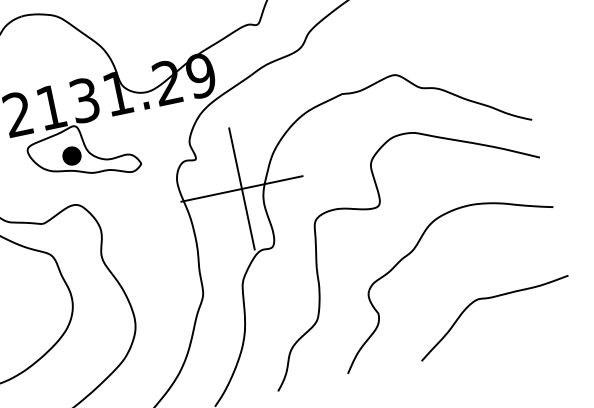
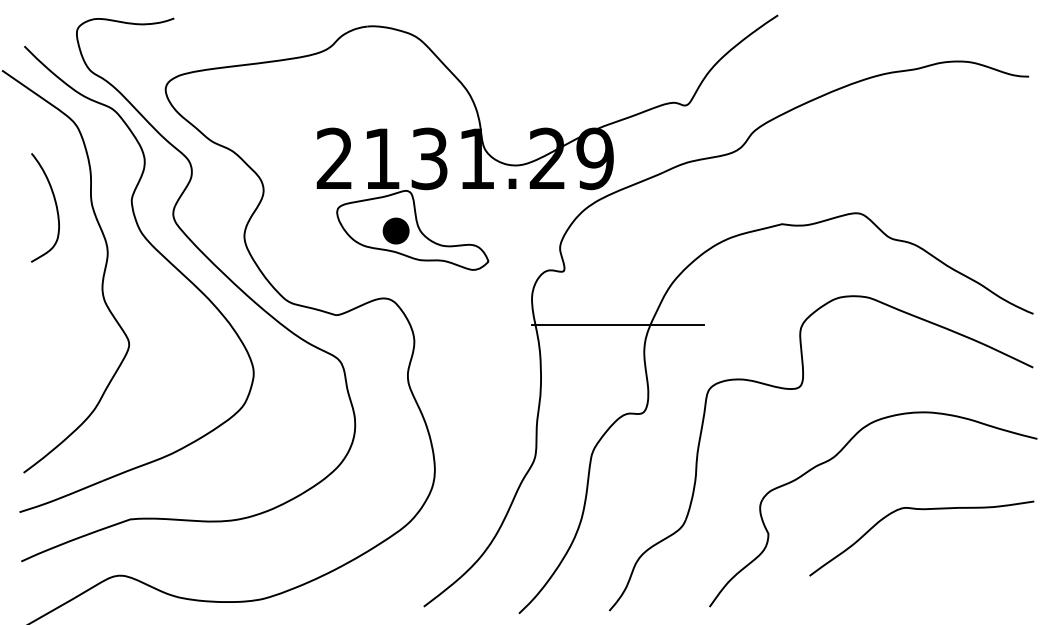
line: (242, 188) -> (618, 324), removed
curve: (490, 298) -> (921, 510), moved

